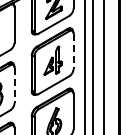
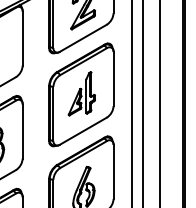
line: (73, 51) -> (113, 79), dashed -> solid
line: (14, 85) -> (22, 131), dashed -> solid

